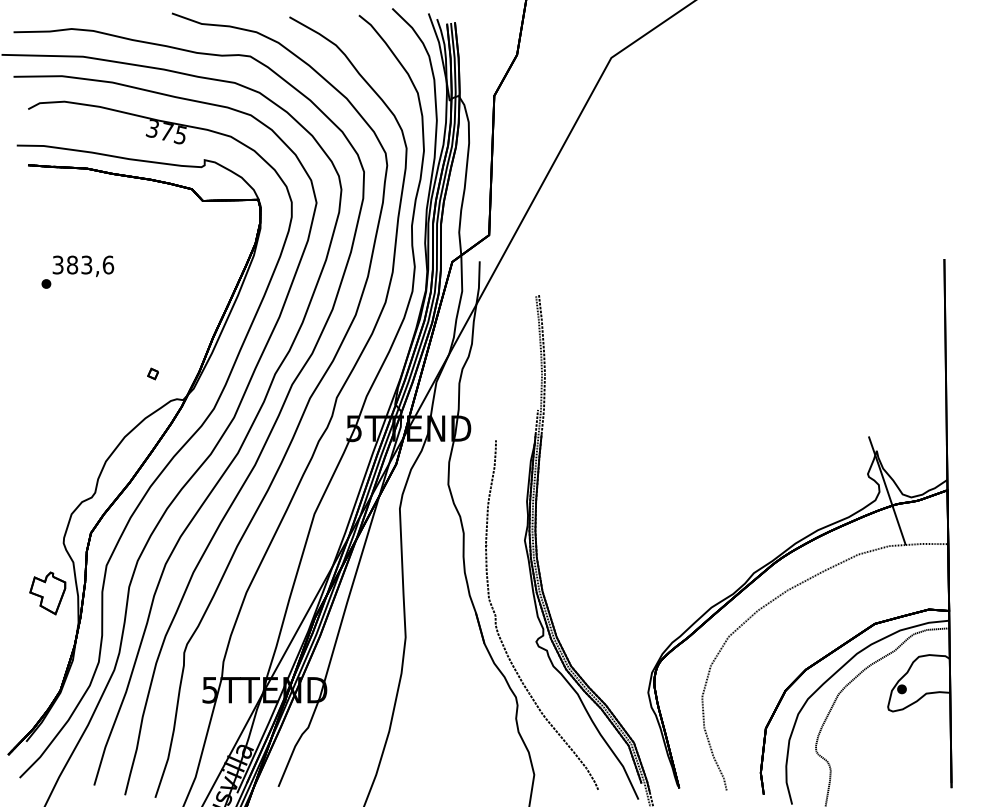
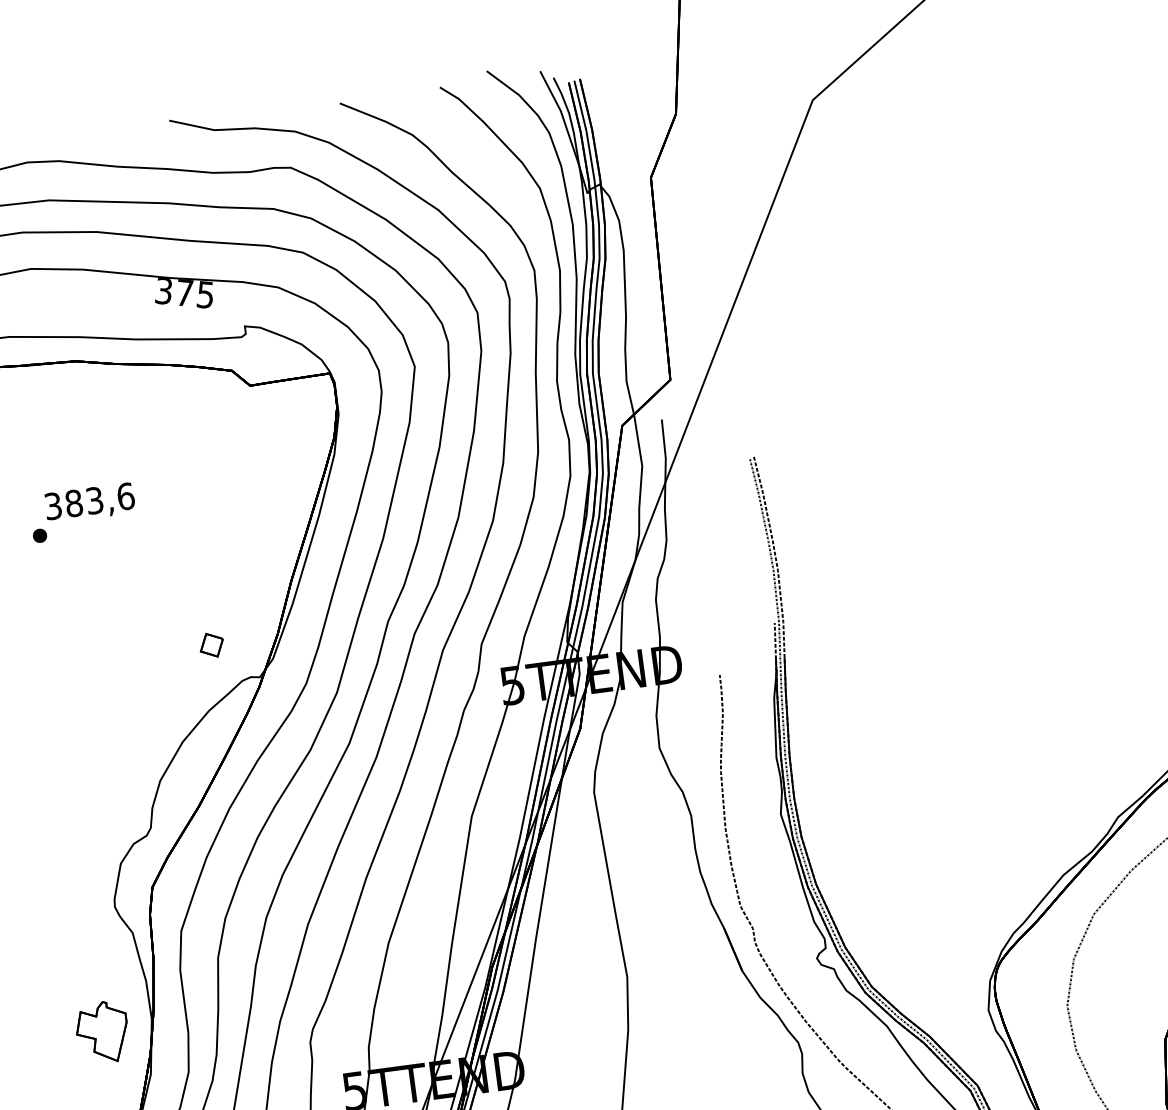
part: (152, 373) -> (210, 644), size x1.6
part: (47, 593) -> (102, 1032), moved

